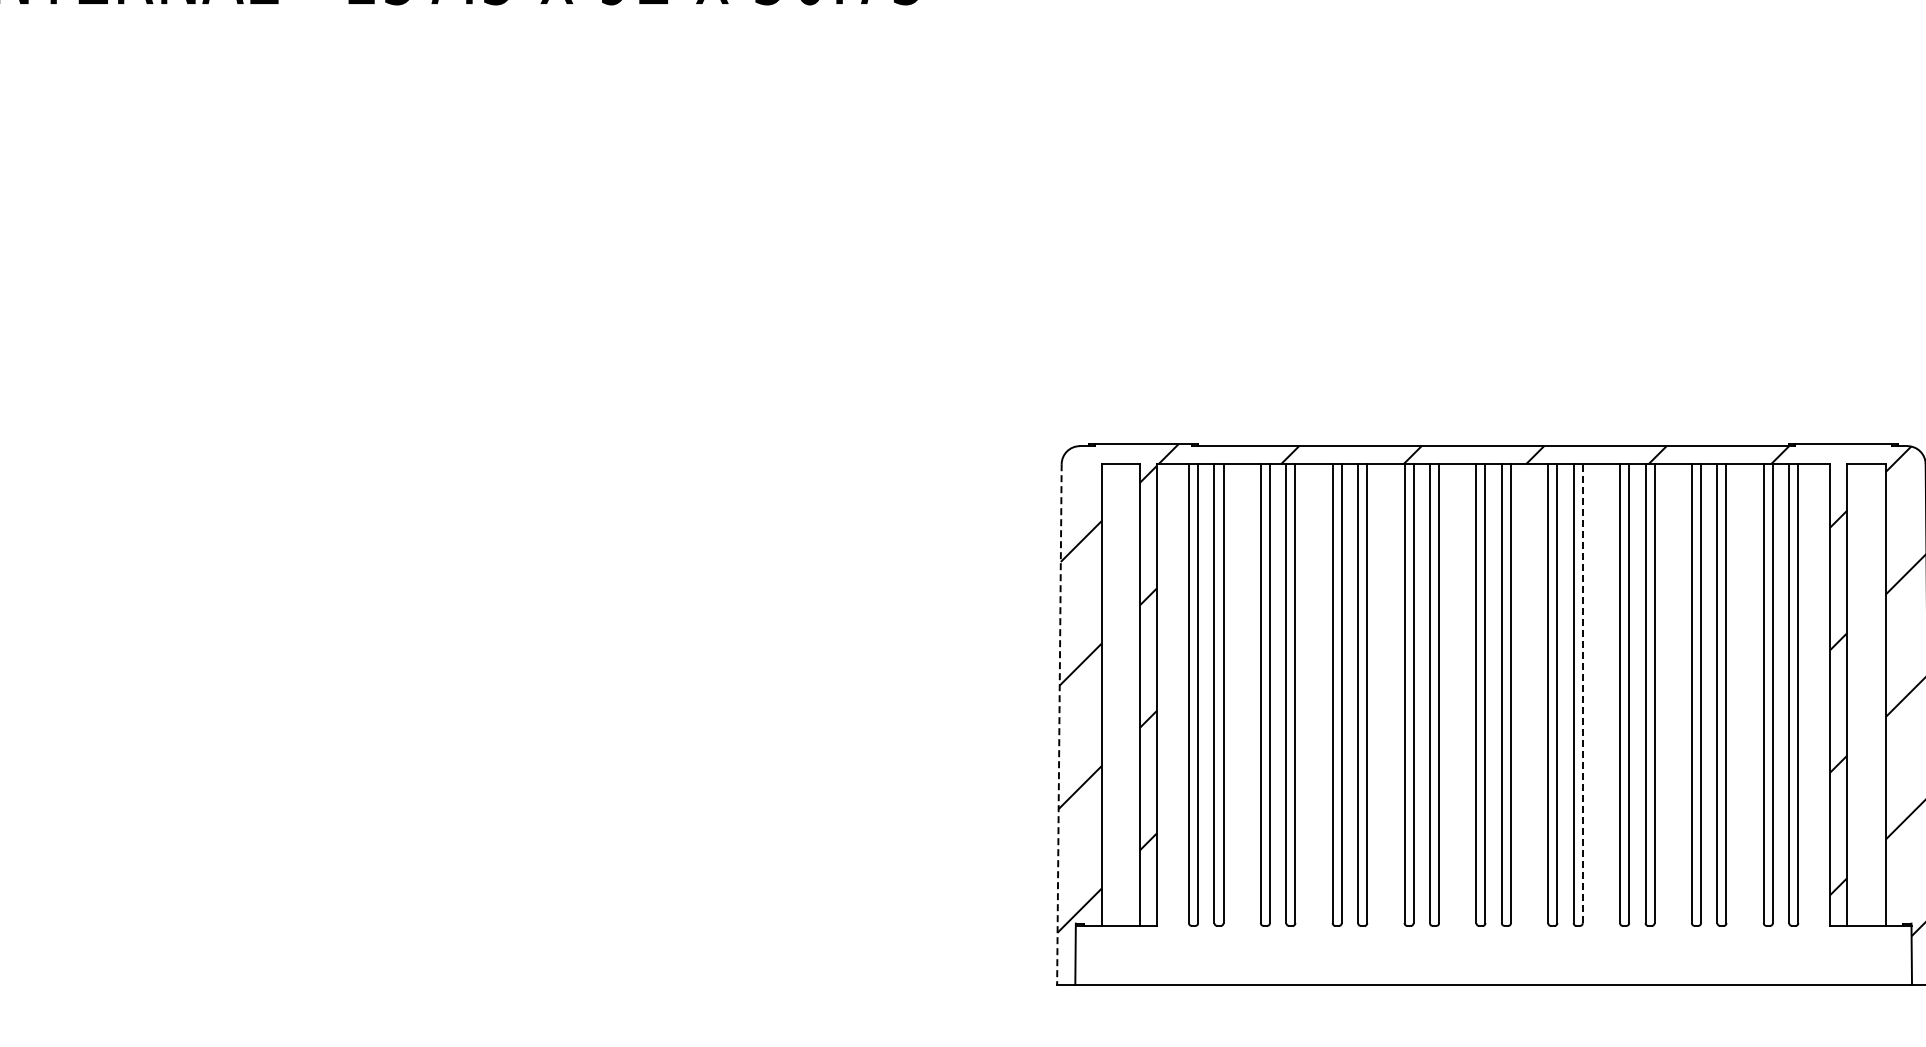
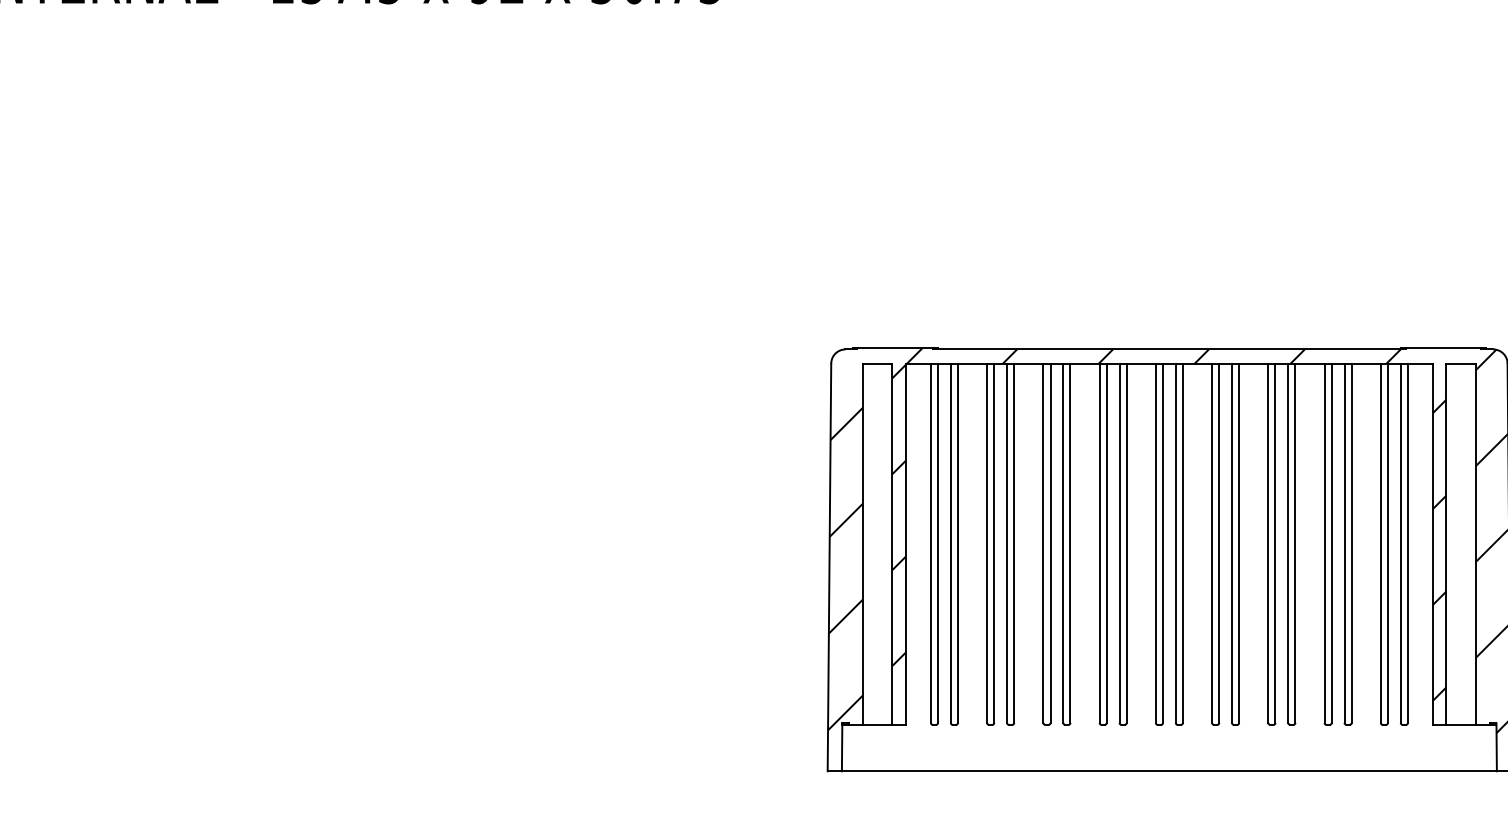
line: (1582, 693) -> (1238, 543), dashed -> solid
line: (1059, 725) -> (829, 568), dashed -> solid

